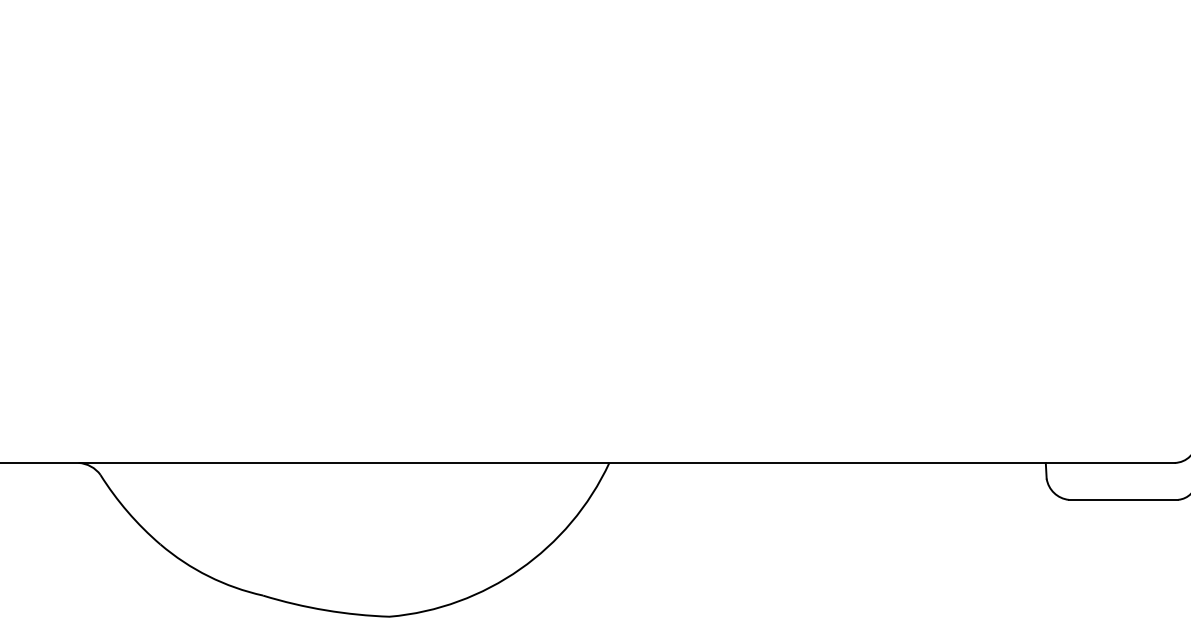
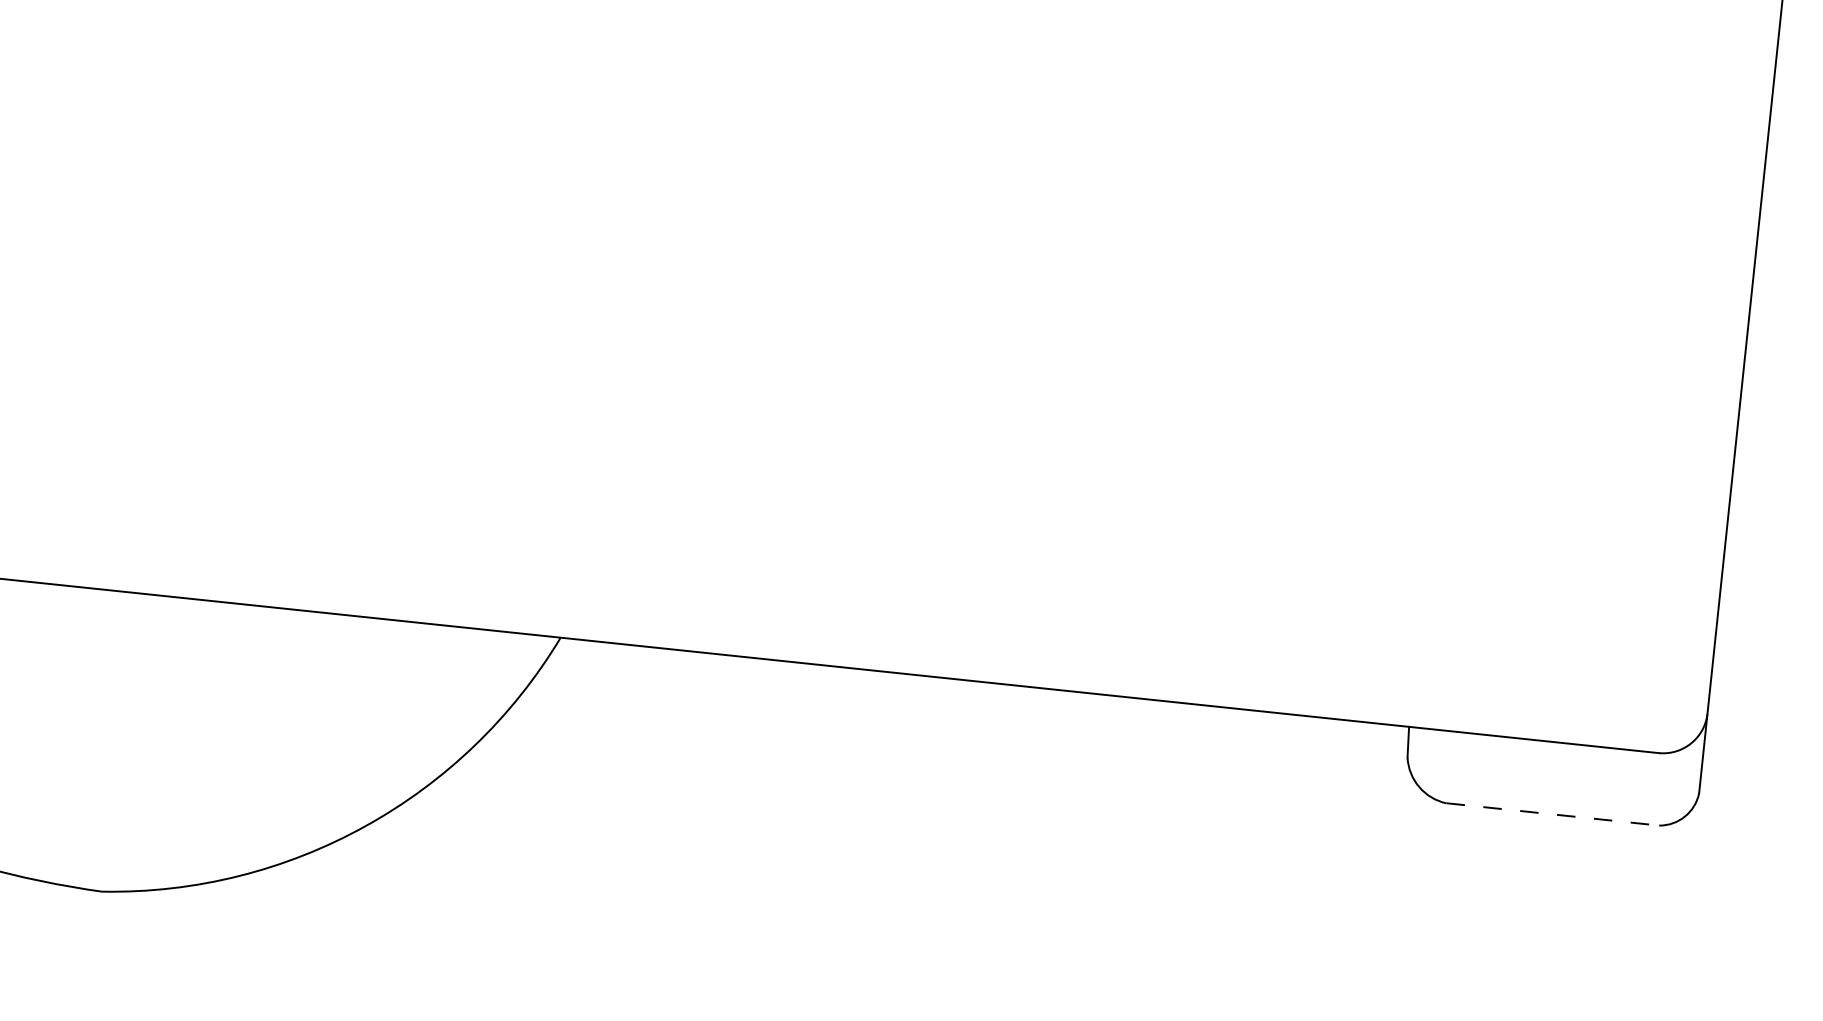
line: (1123, 499) -> (1552, 813), solid -> dashed

